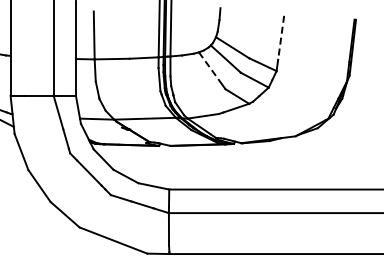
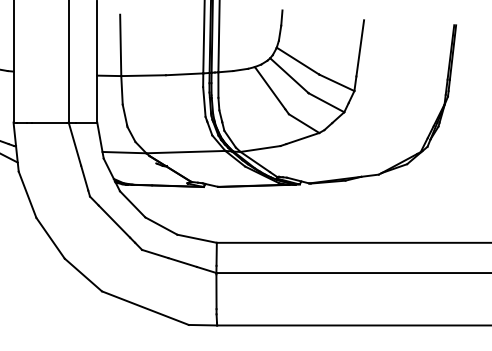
line: (281, 38) -> (360, 49), dashed -> solid
line: (211, 69) -> (270, 89), dashed -> solid

